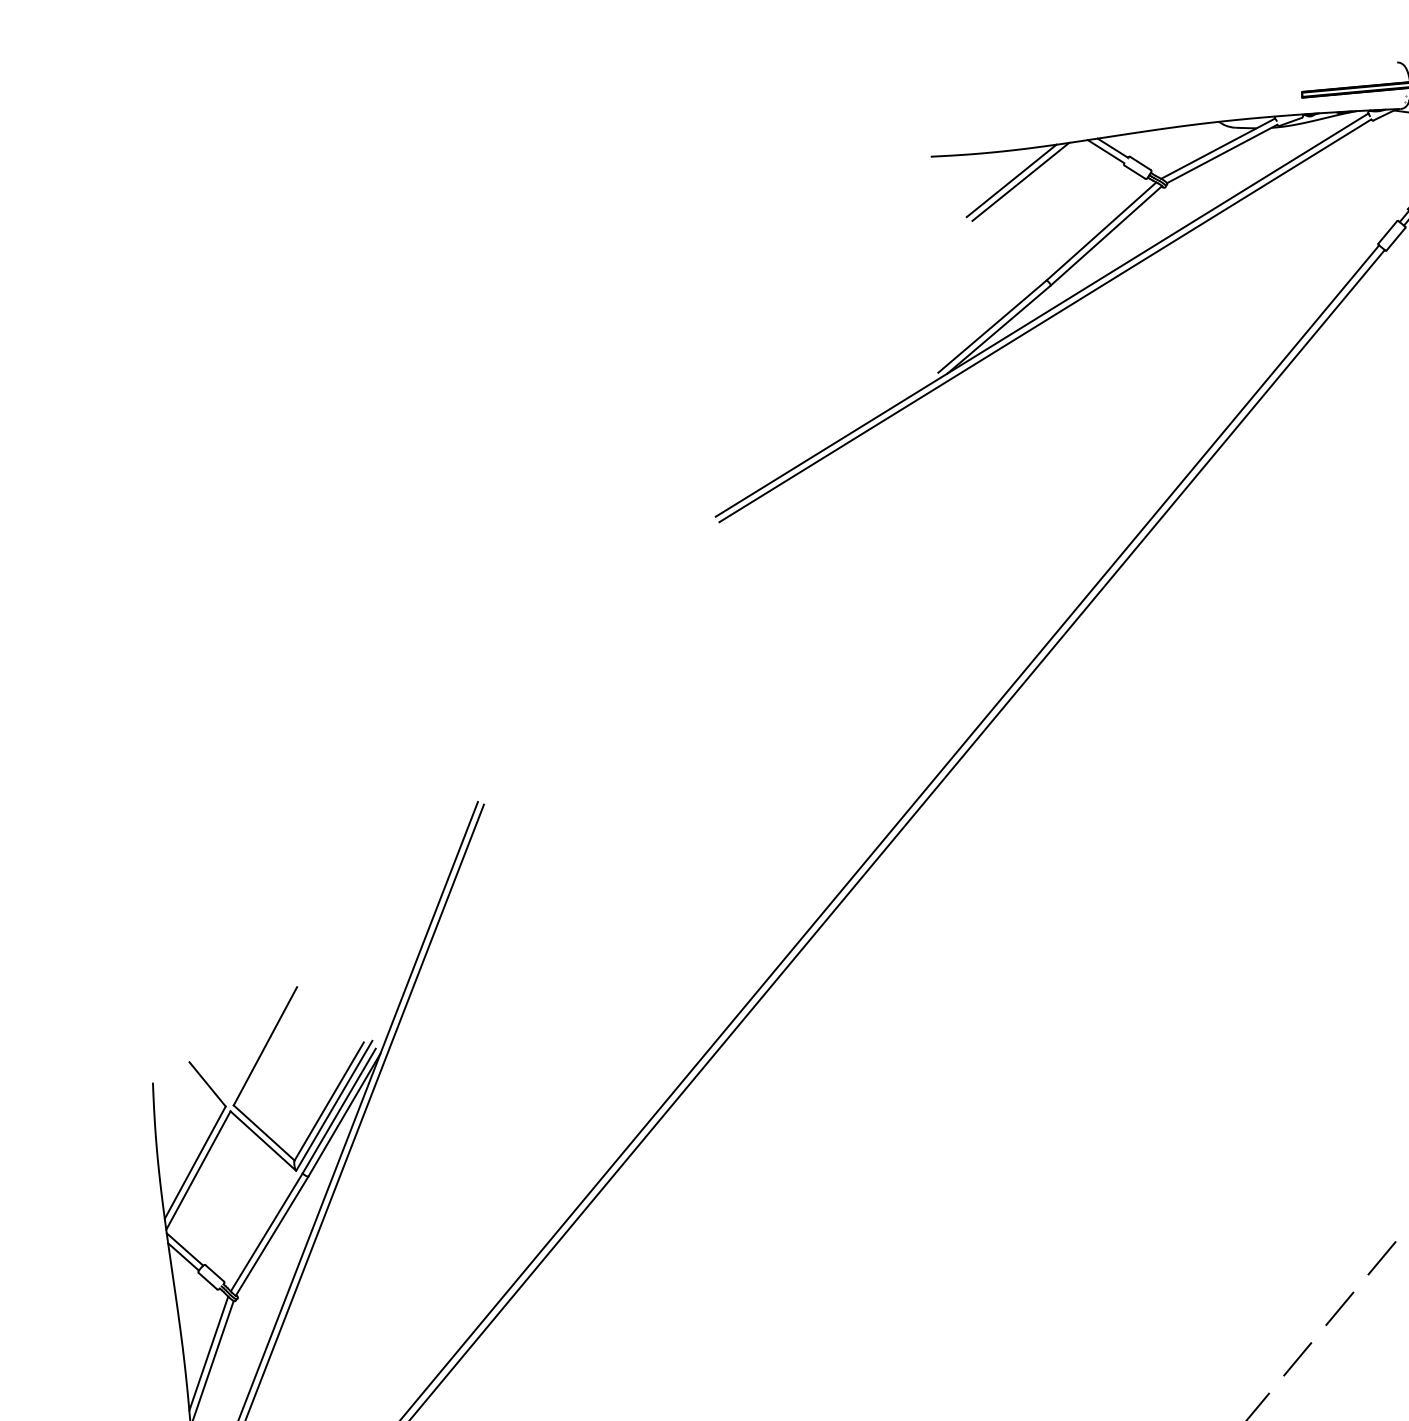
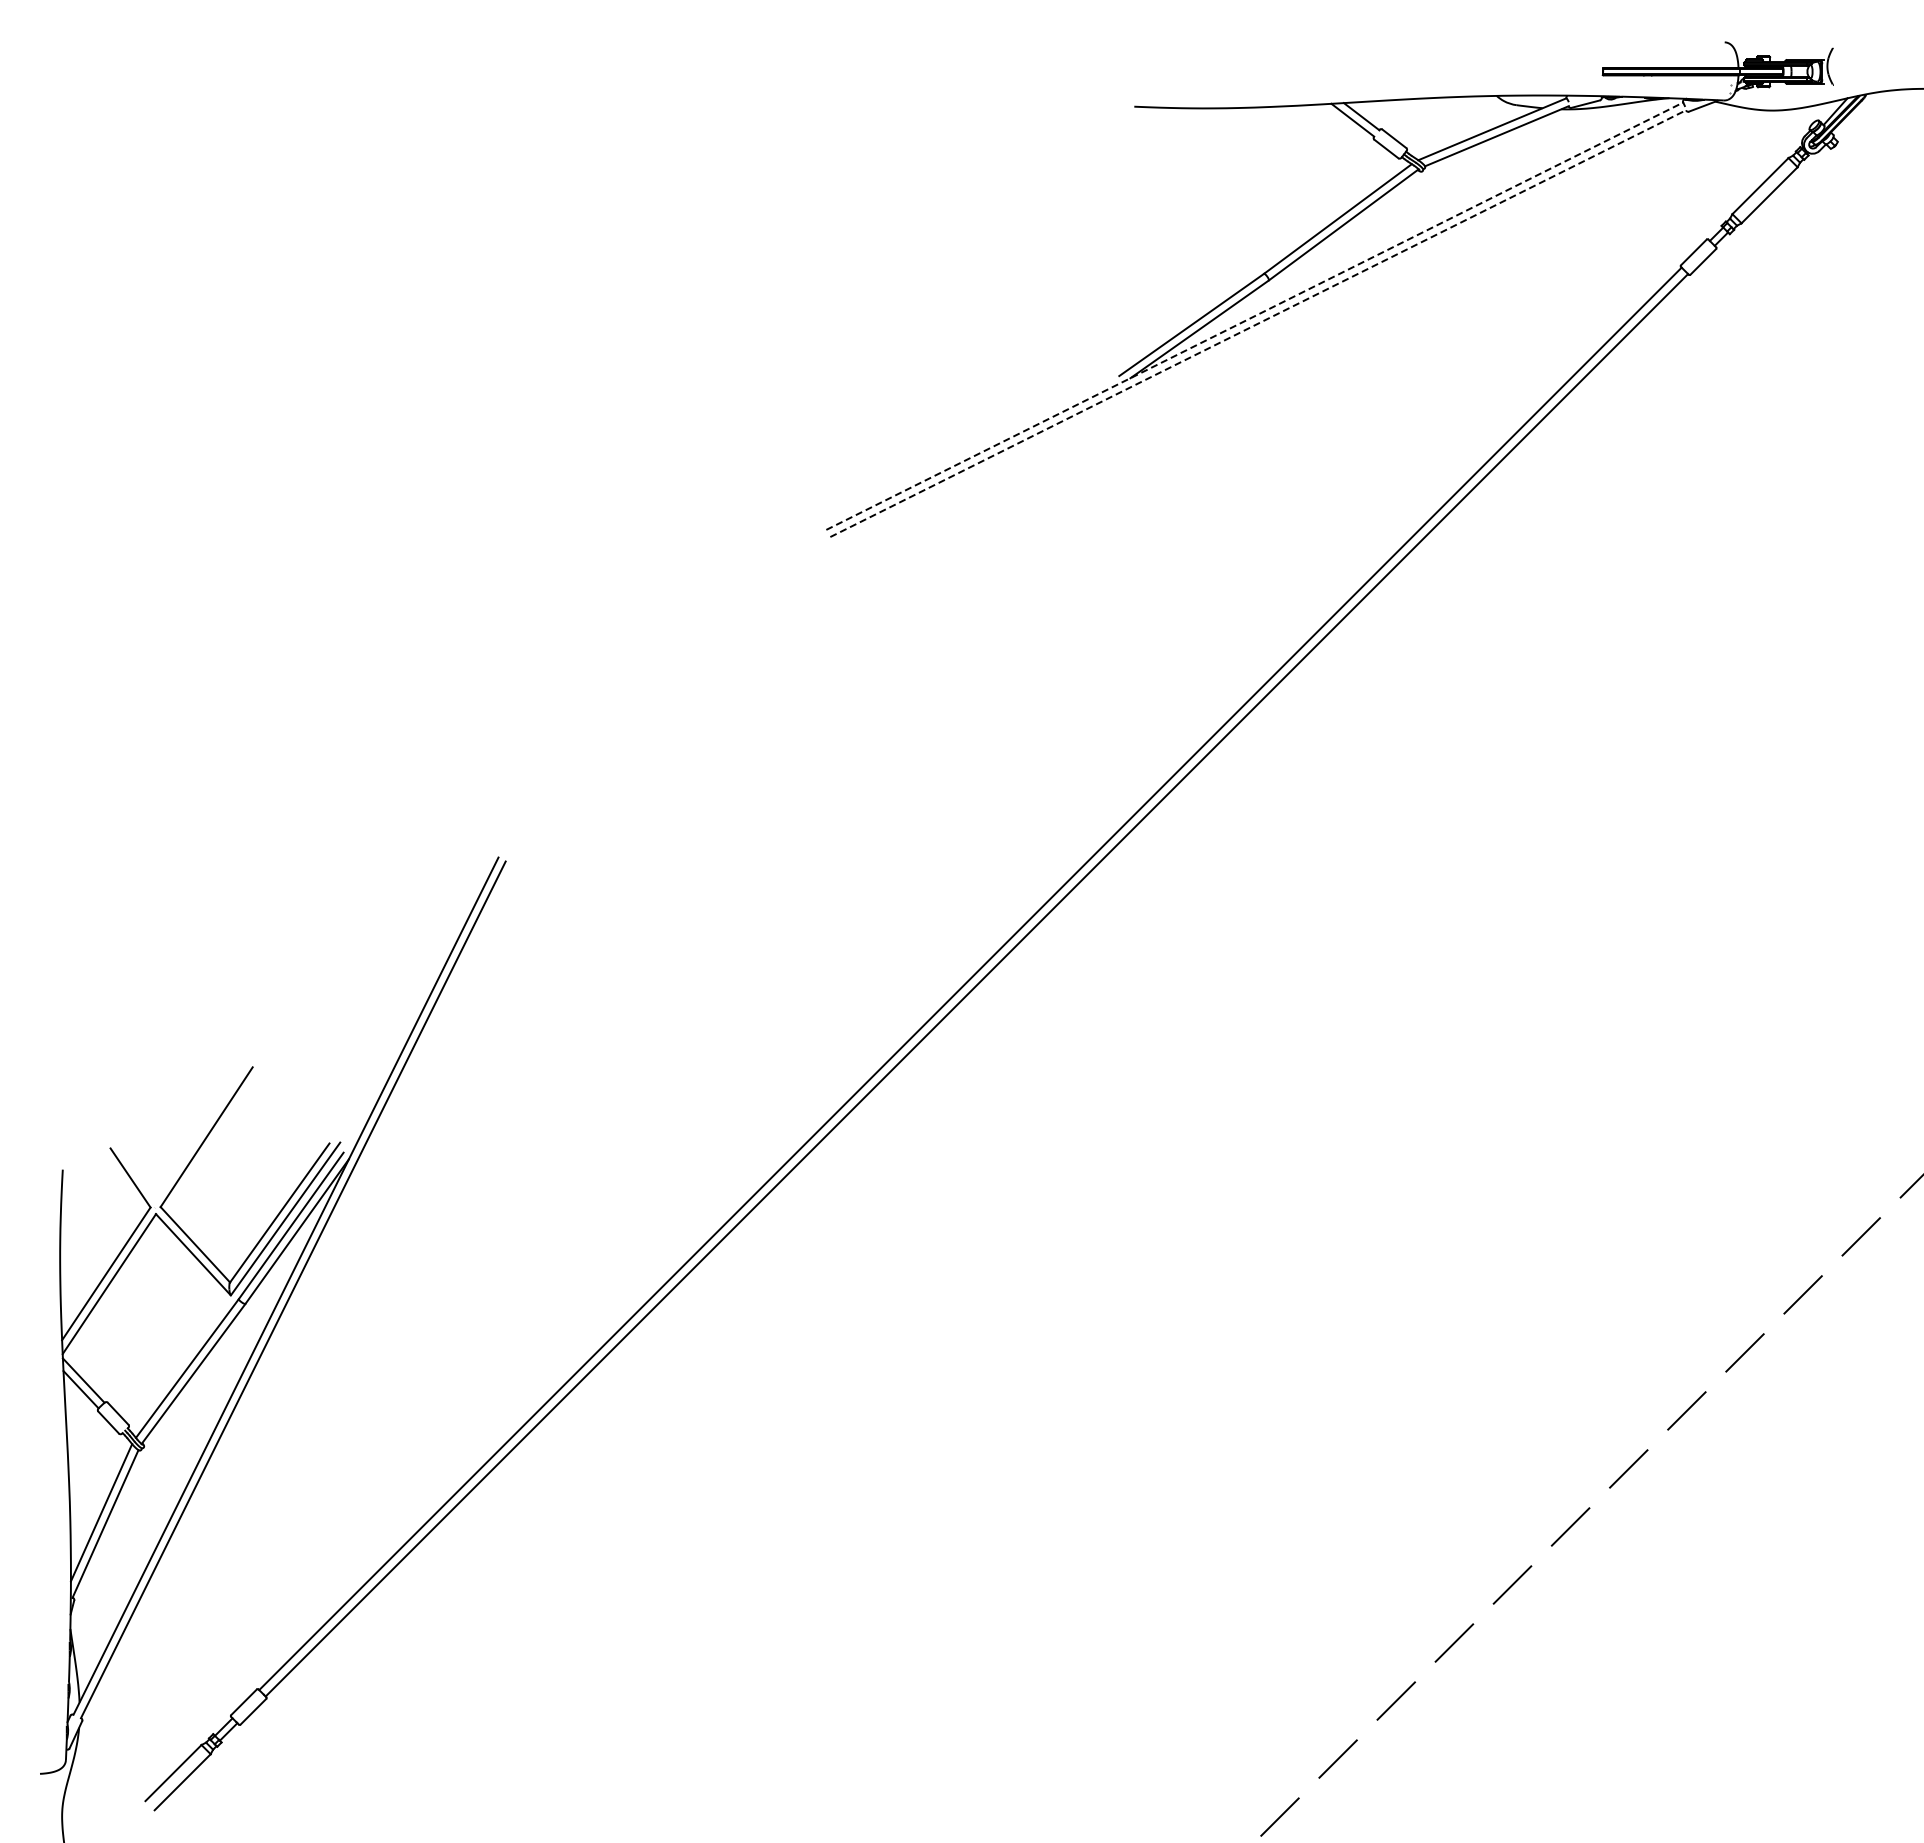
line: (1011, 180) -> (1232, 145), removed
line: (1020, 182) -> (1243, 148), removed
line: (1041, 315) -> (1254, 316), solid -> dashed
line: (1045, 320) -> (1258, 323), solid -> dashed

